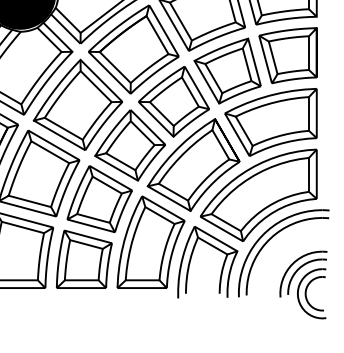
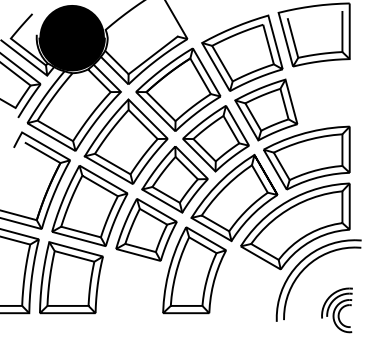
part: (287, 55) -> (322, 95), removed
part: (215, 248) -> (254, 276), removed
part: (83, 259) -> (131, 286), removed
part: (302, 285) -> (336, 310), size x0.7

